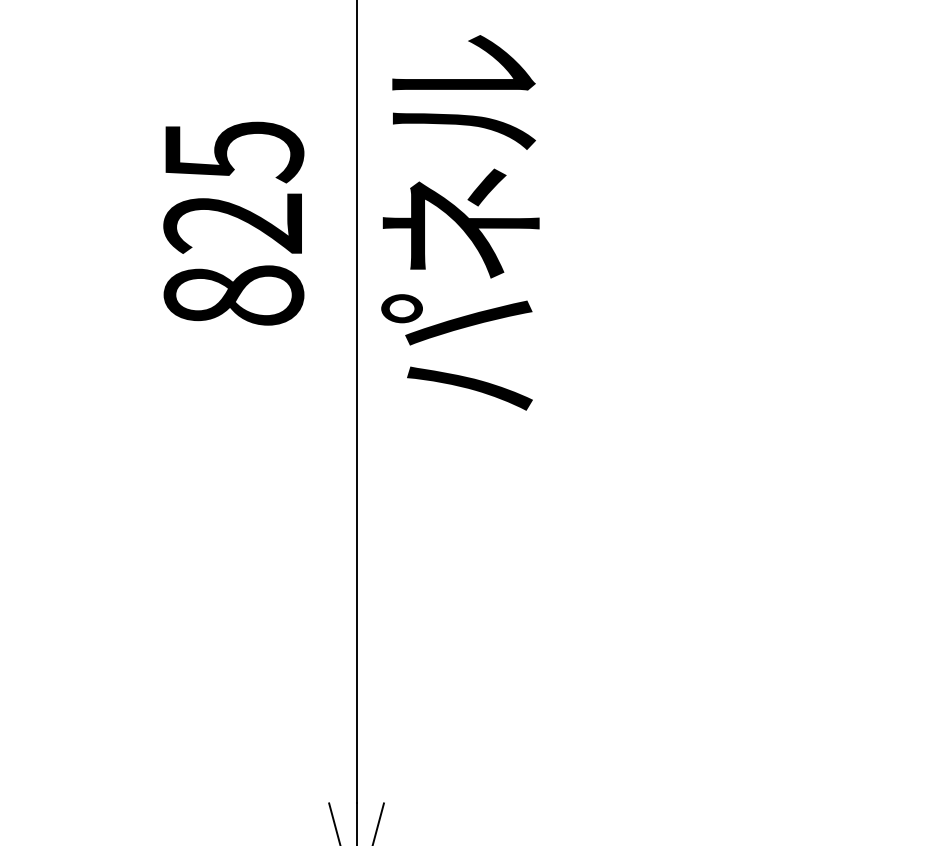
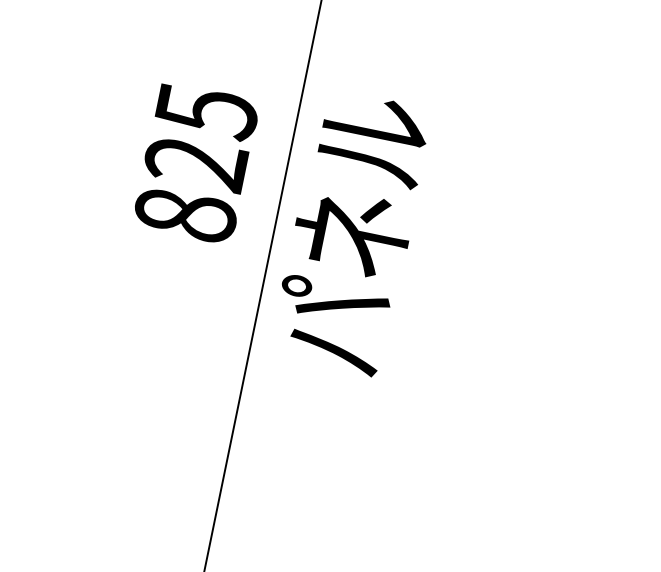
text: (460, 222) -> (351, 232), moved

